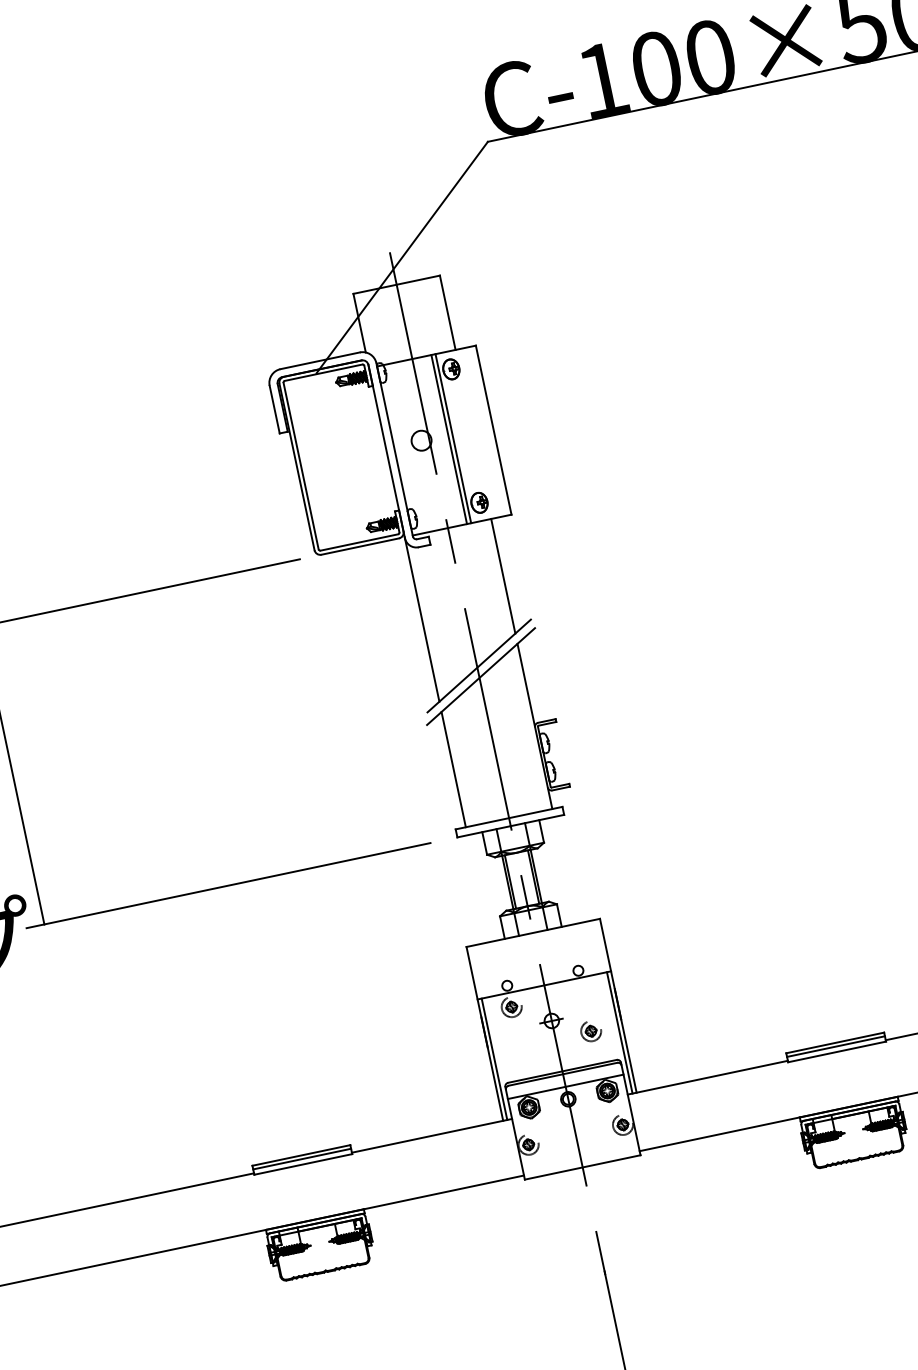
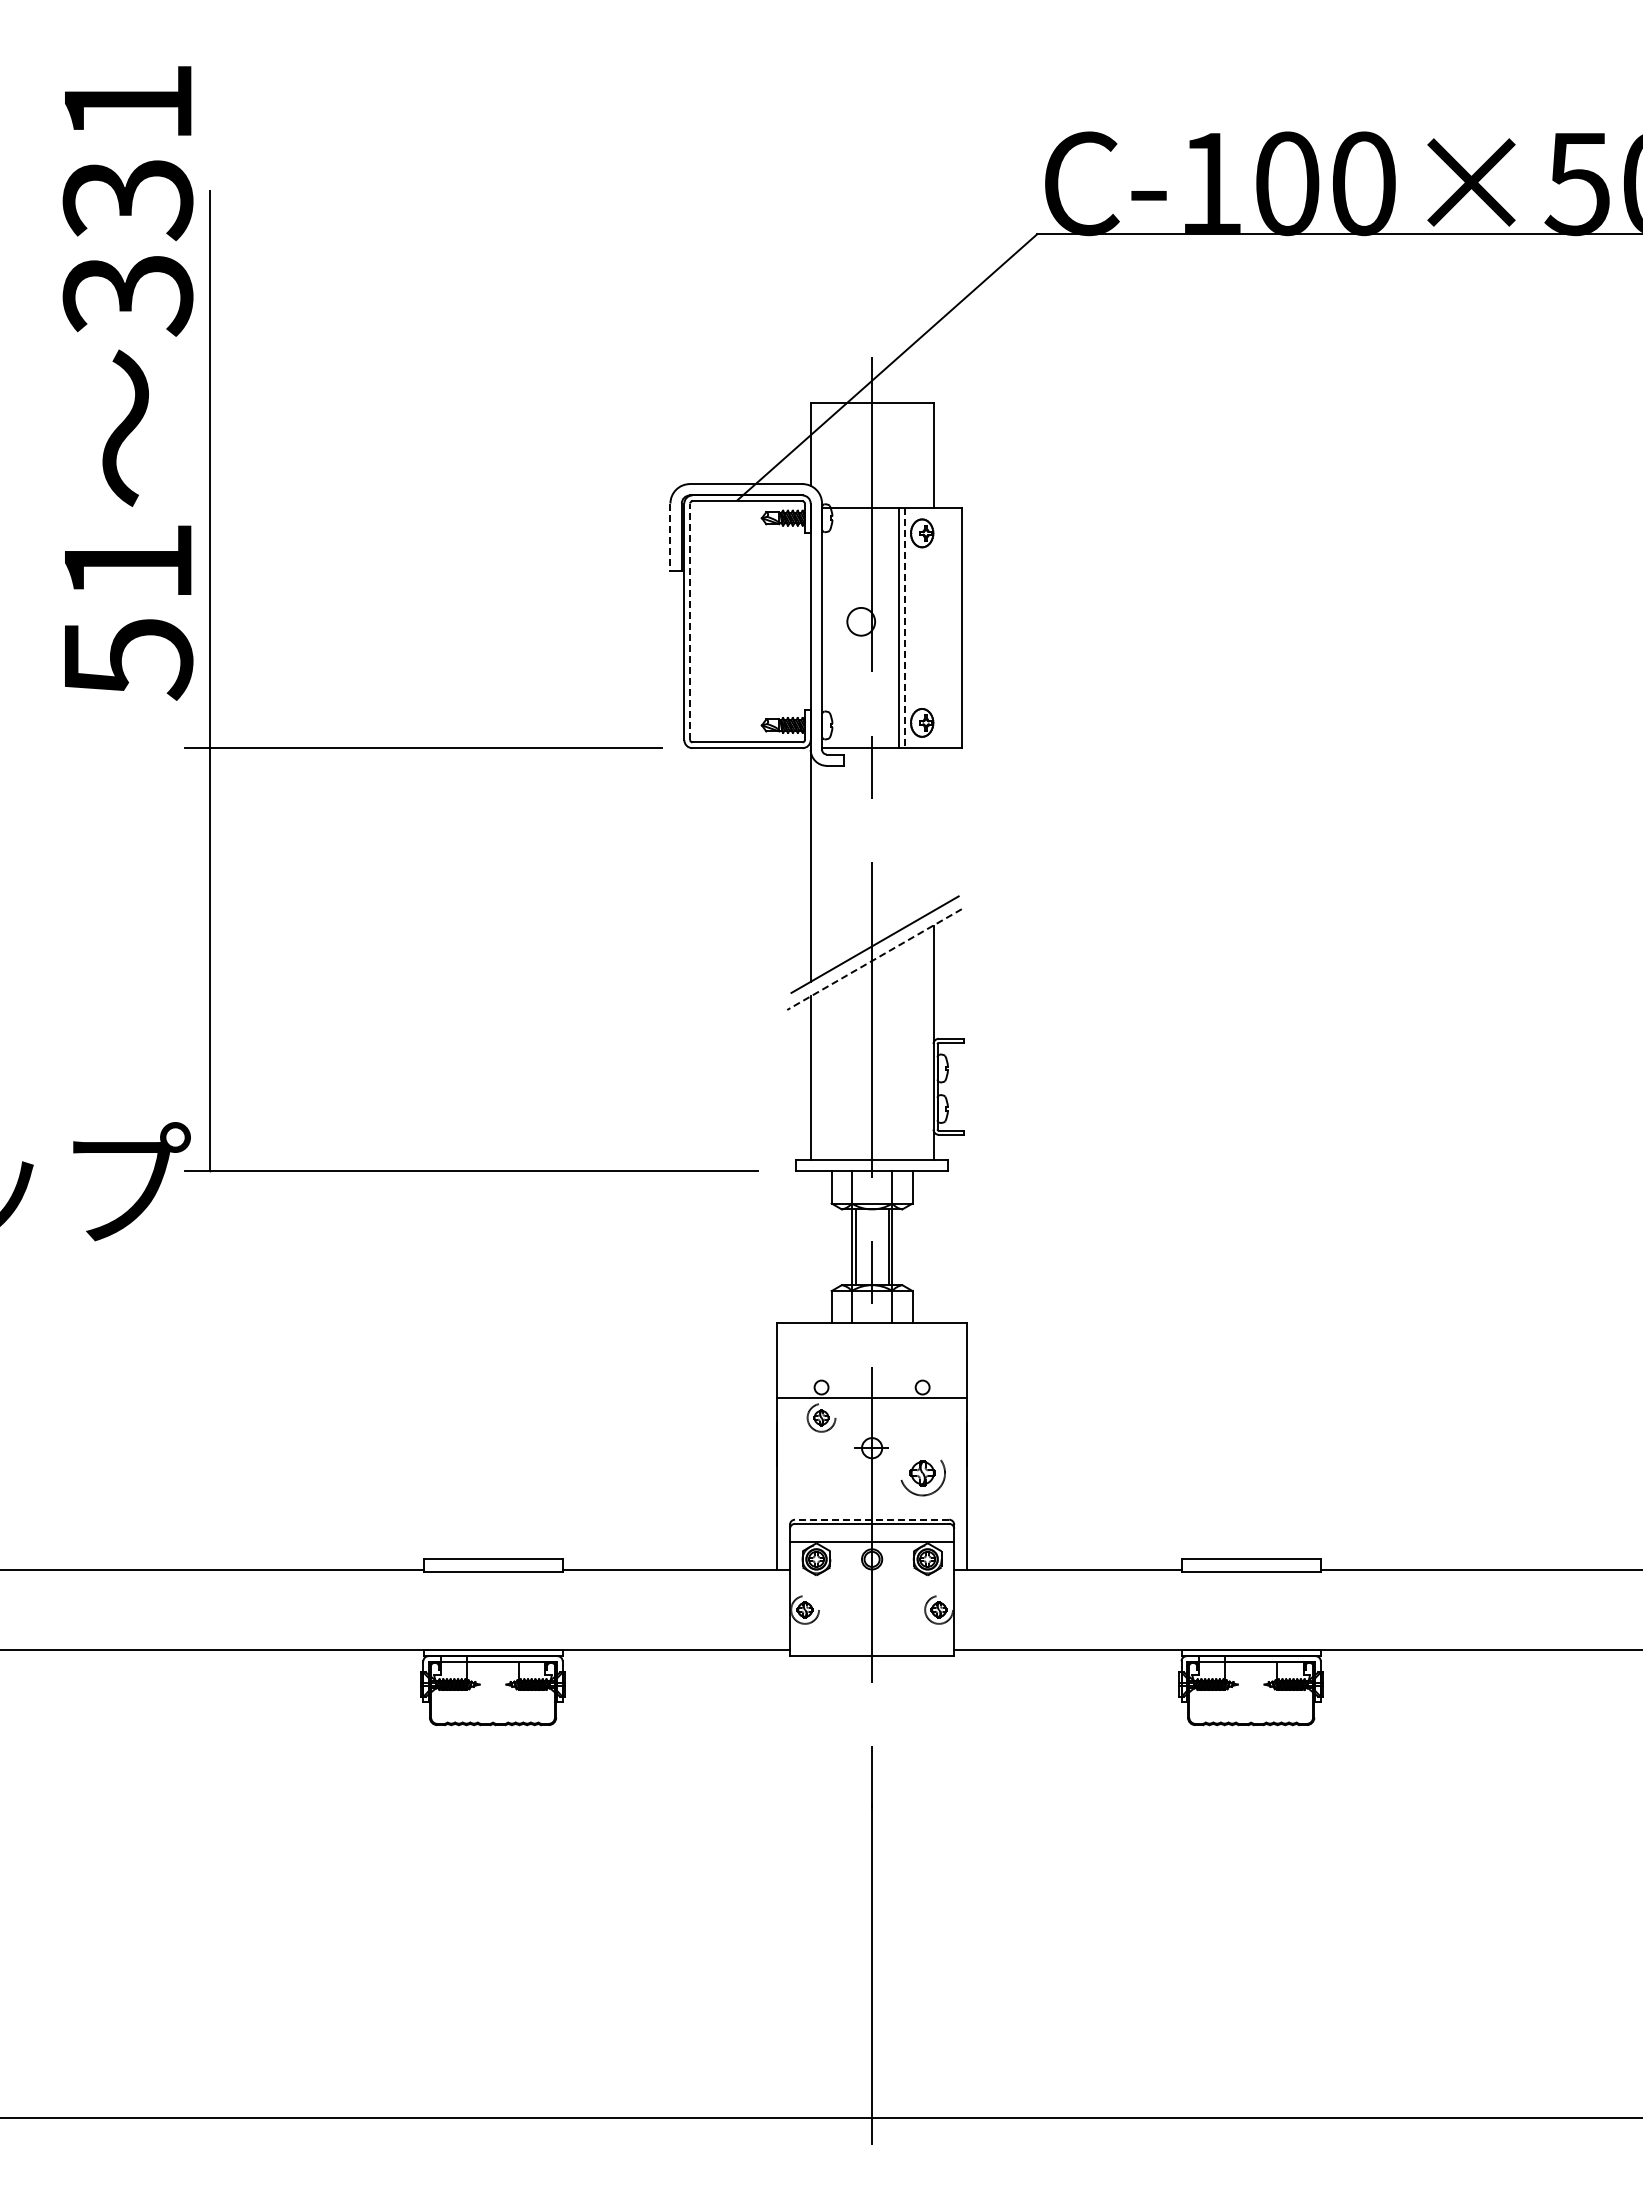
line: (274, 409) -> (670, 537), solid -> dashed
line: (453, 438) -> (905, 628), solid -> dashed
line: (301, 465) -> (690, 621), solid -> dashed
line: (503, 576) -> (933, 829), removed
line: (481, 676) -> (874, 959), solid -> dashed
part: (591, 1031) -> (922, 1473), size x1.6
line: (620, 1032) -> (961, 1483), removed
line: (835, 1046) -> (1250, 1564), removed
line: (494, 1059) -> (783, 1483), removed
line: (561, 1071) -> (871, 1519), solid -> dashed
line: (301, 1159) -> (492, 1564), removed

